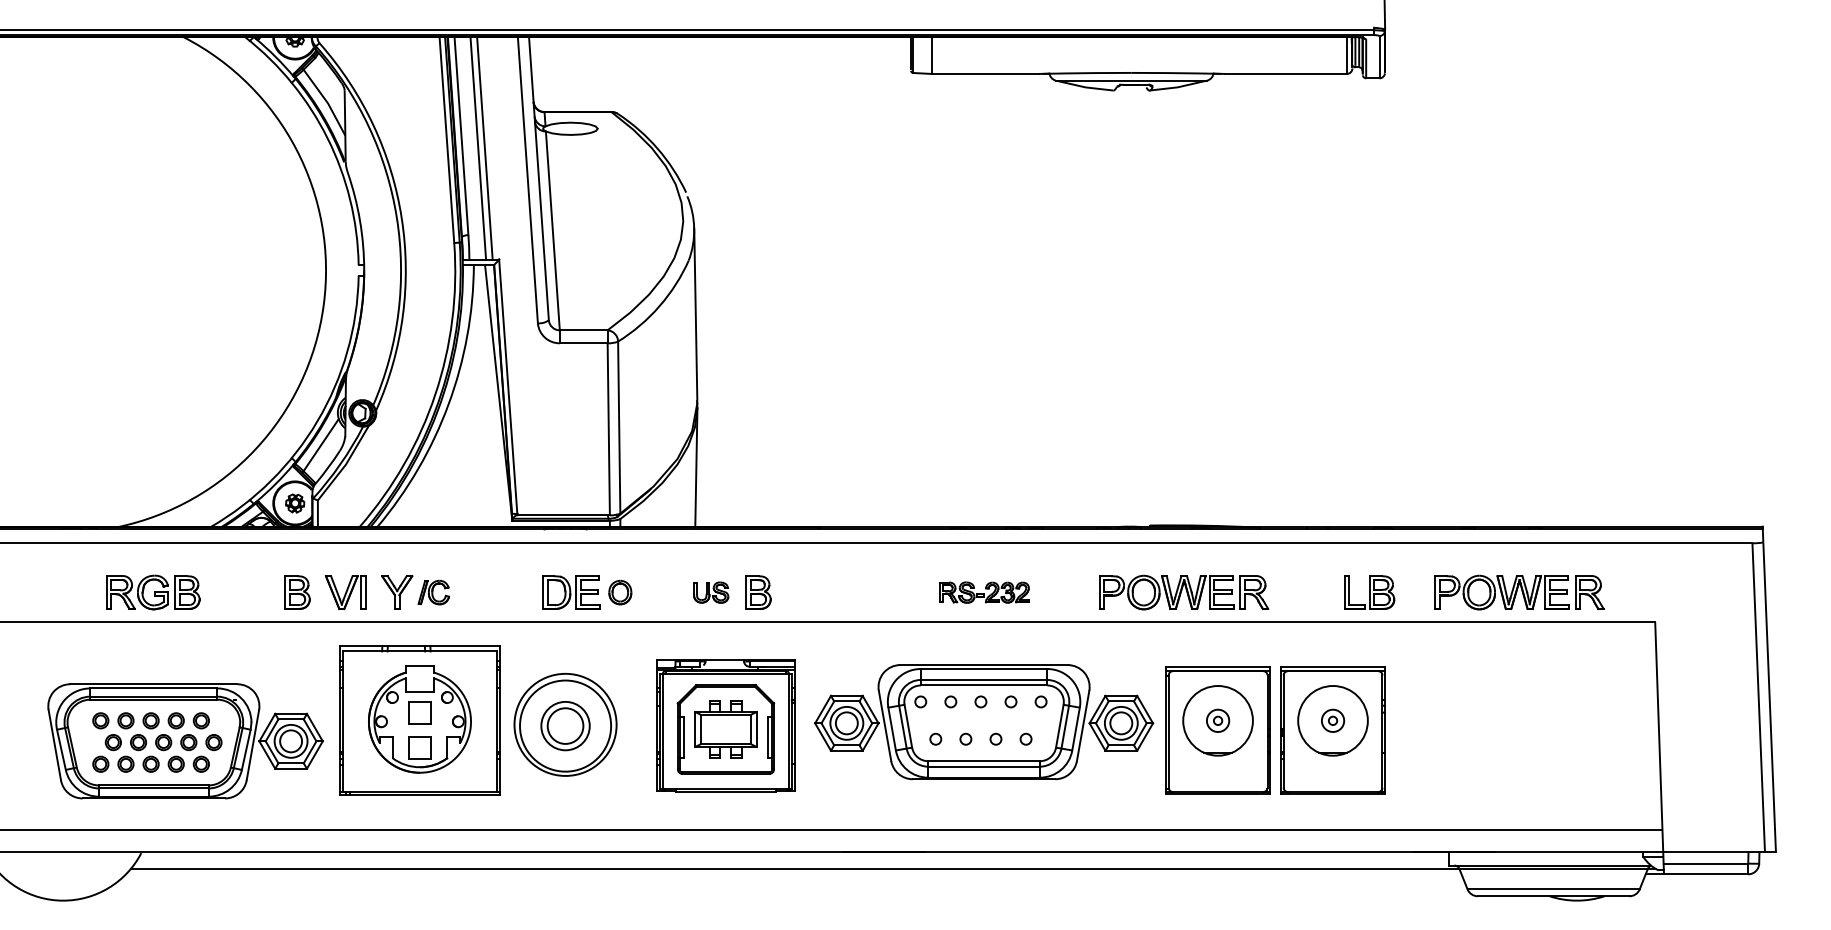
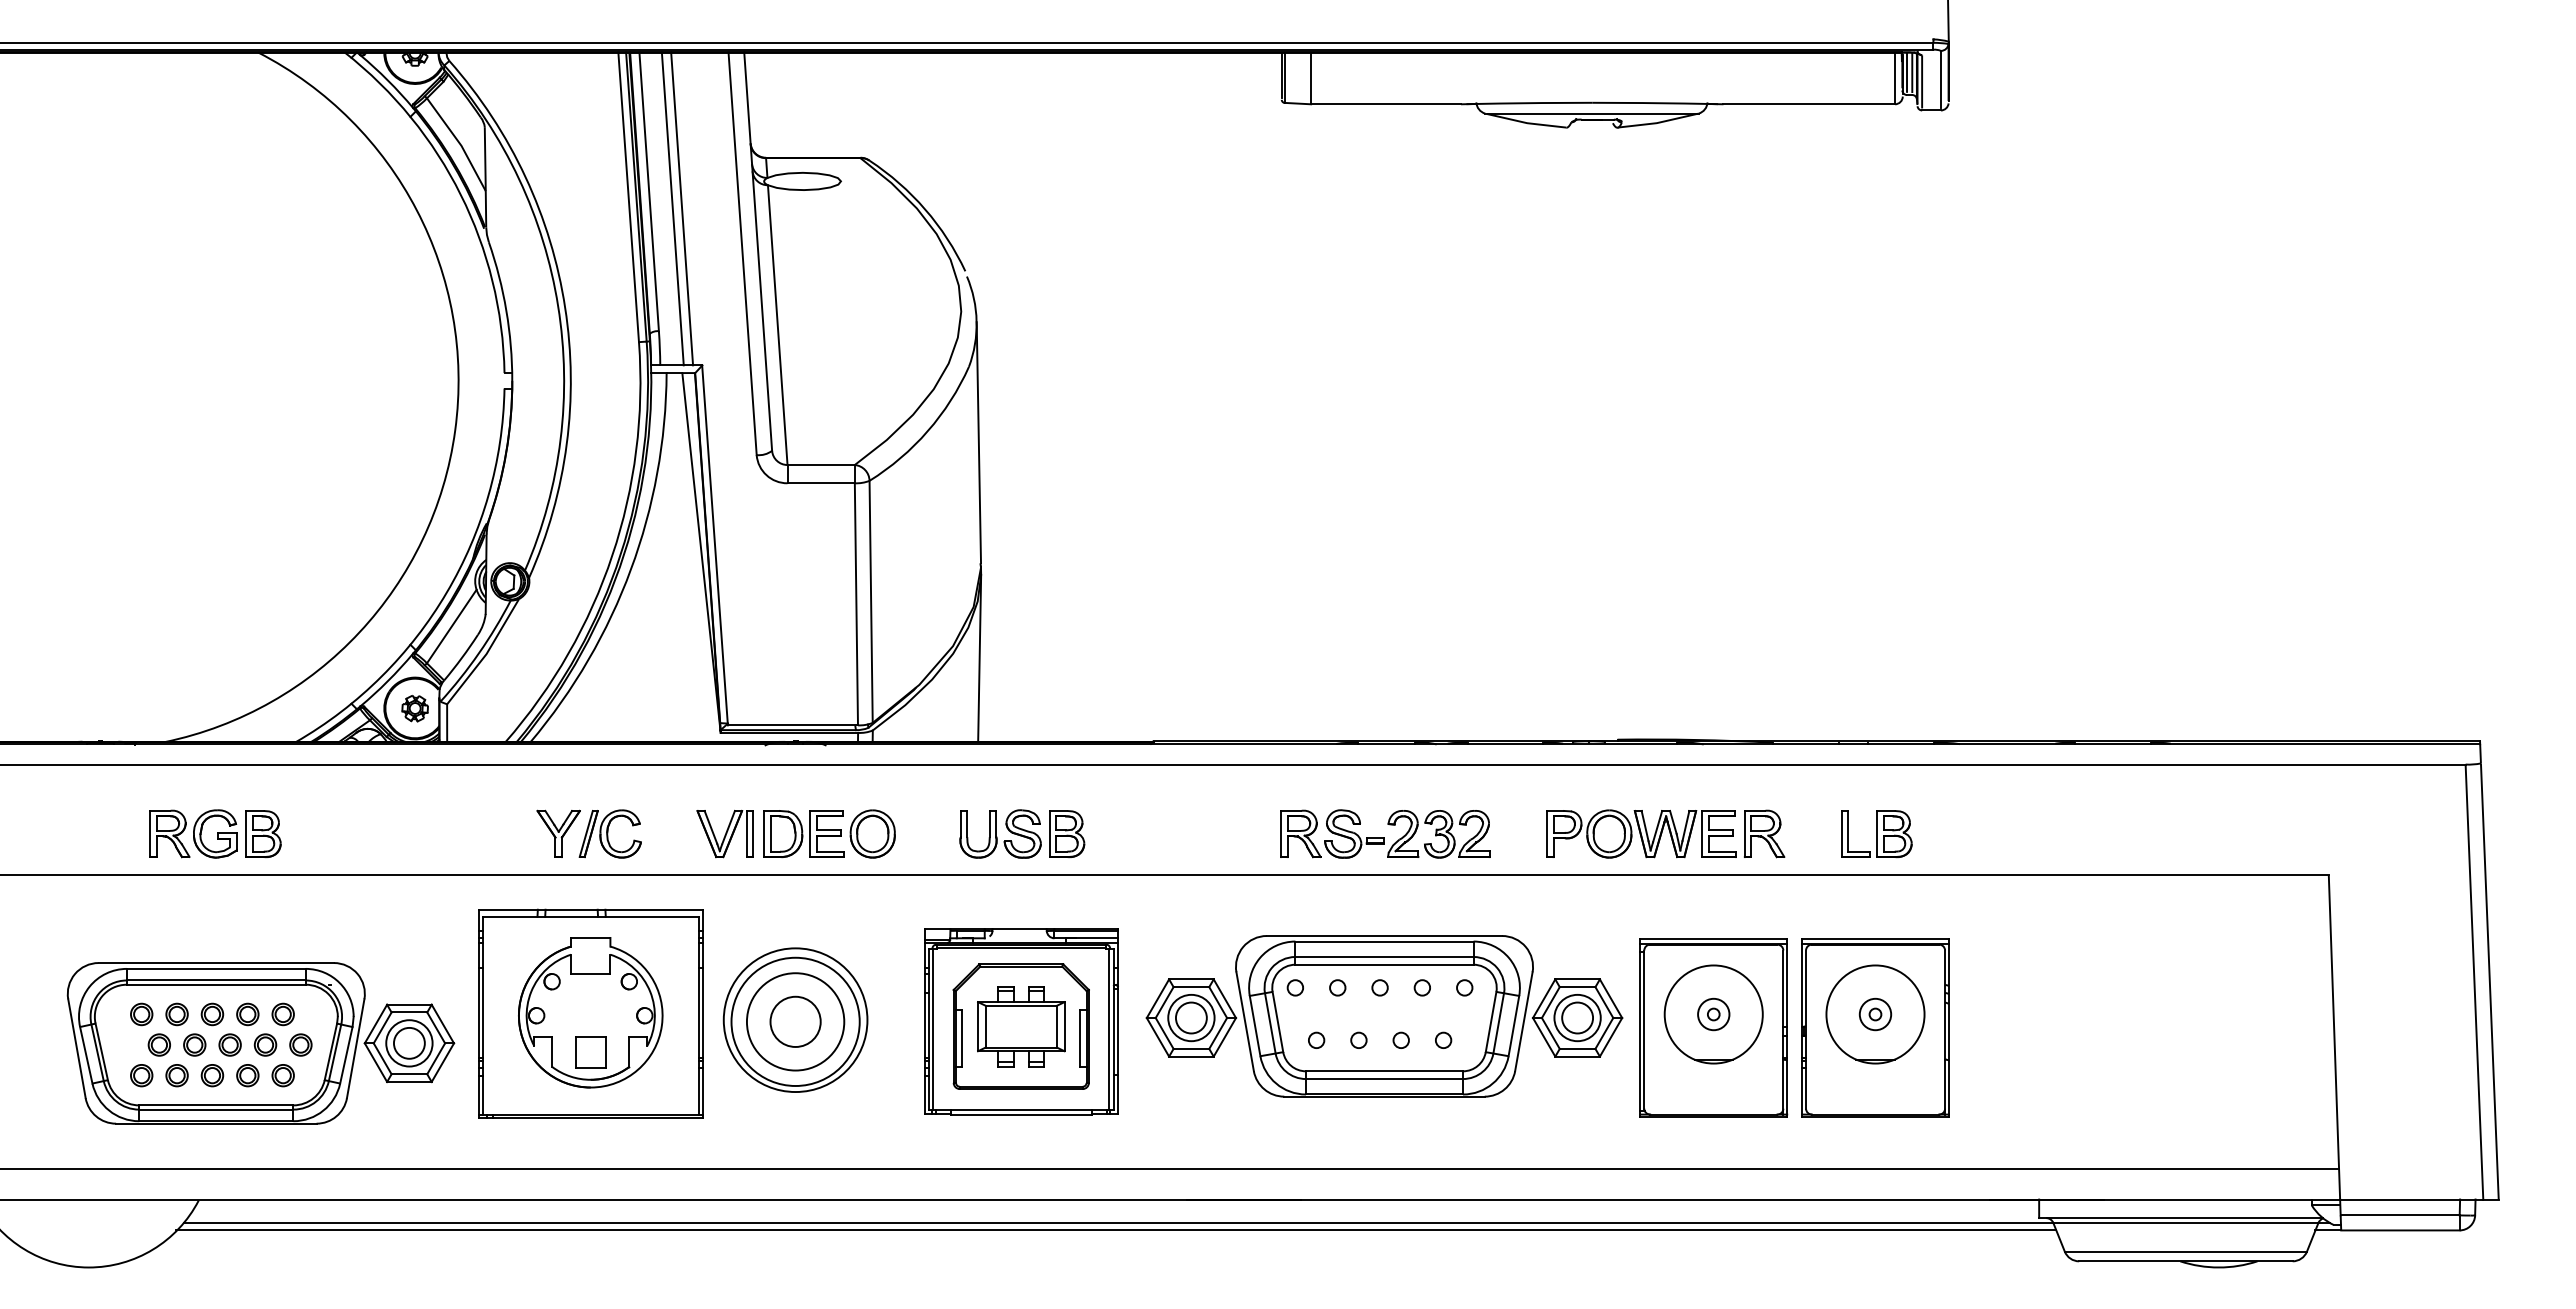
part: (297, 592) -> (418, 834), removed
part: (345, 592) -> (724, 833), moved
part: (433, 592) -> (609, 833), size x1.43
part: (620, 592) -> (872, 833), size x1.43
part: (711, 592) -> (1000, 833), size x1.67
part: (984, 592) -> (1385, 833), size x1.67
part: (1369, 592) -> (1876, 834), moved
part: (1519, 592) -> (2137, 833), removed
part: (419, 713) -> (590, 1003), removed
circle: (565, 725) -> (795, 1021), size x1.43
line: (792, 874) -> (1115, 1230), added

